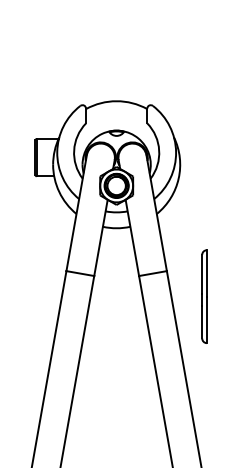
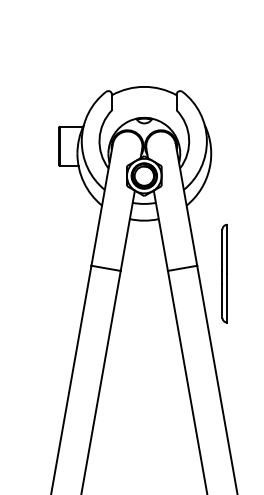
part: (204, 296) -> (224, 273), moved

